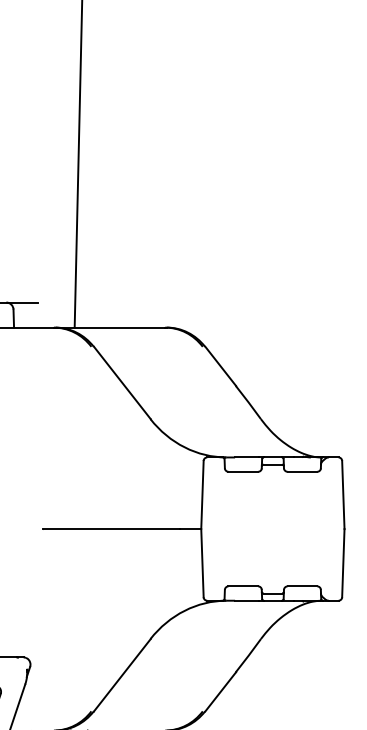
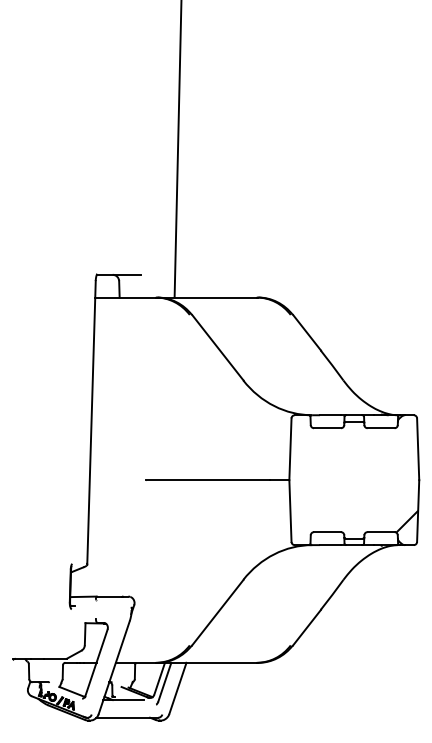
hatch: (331, 574) -> (407, 521), added

